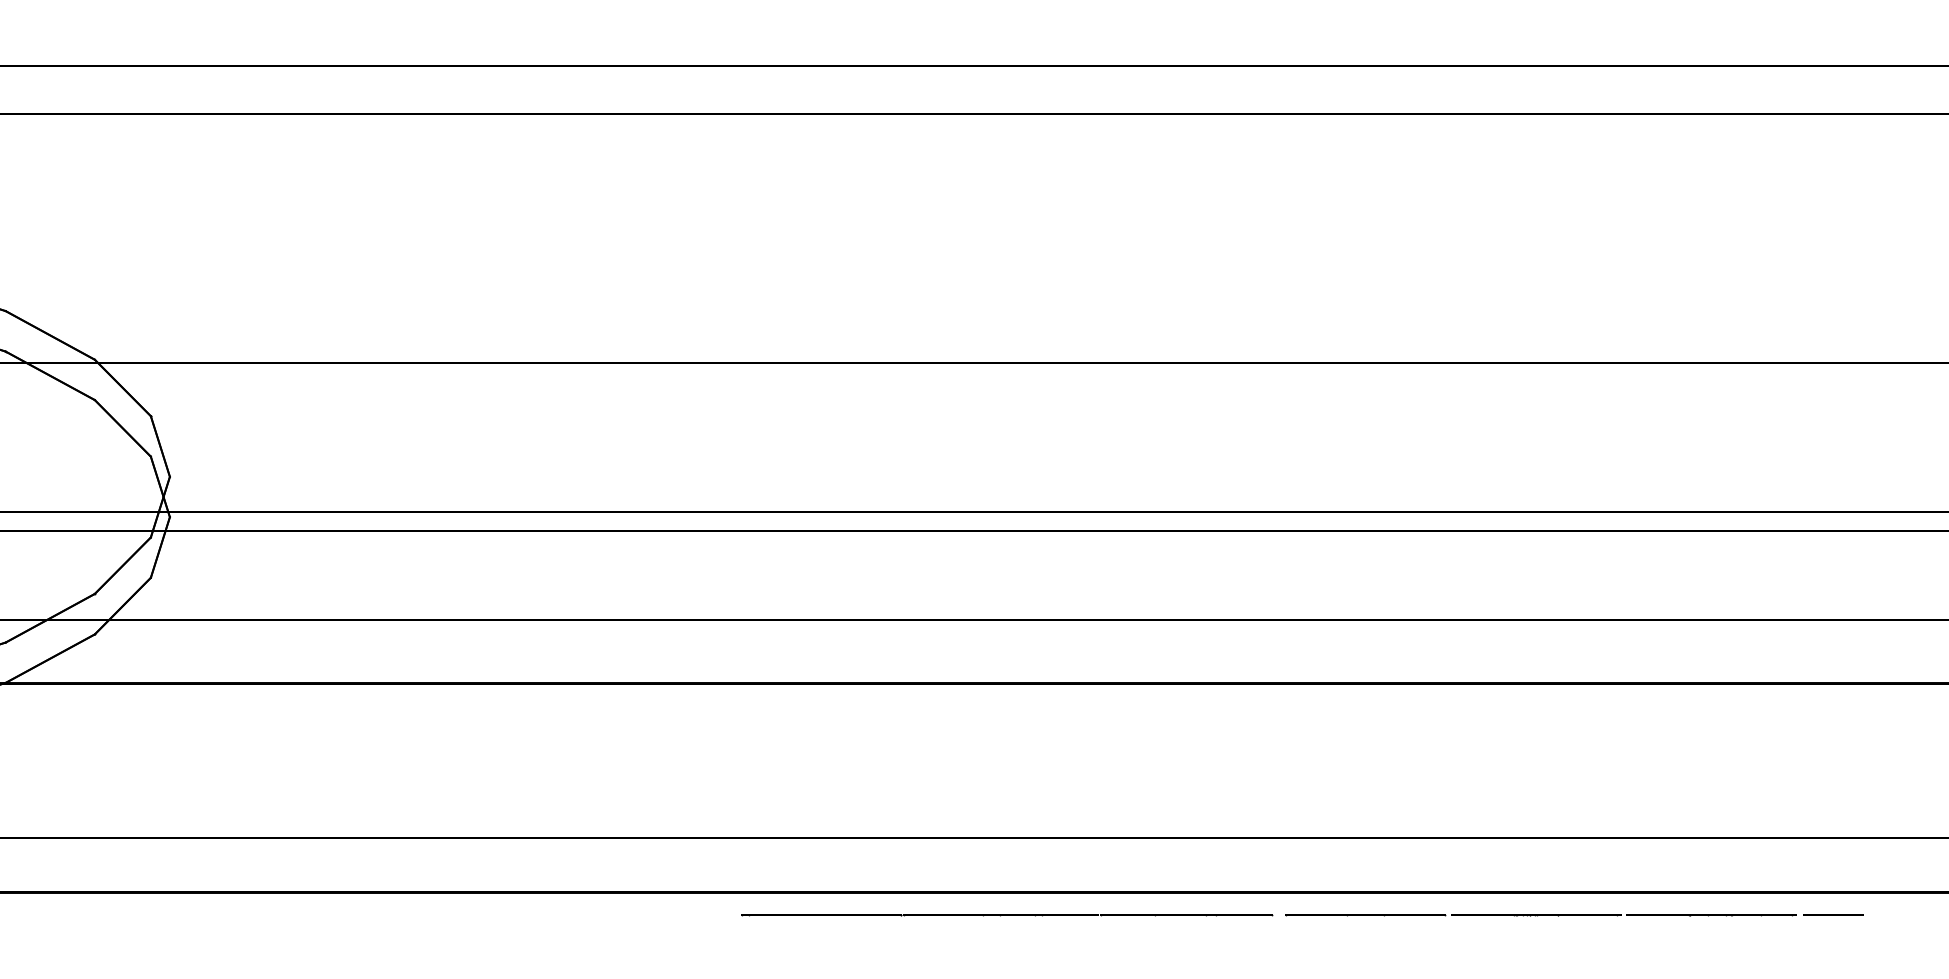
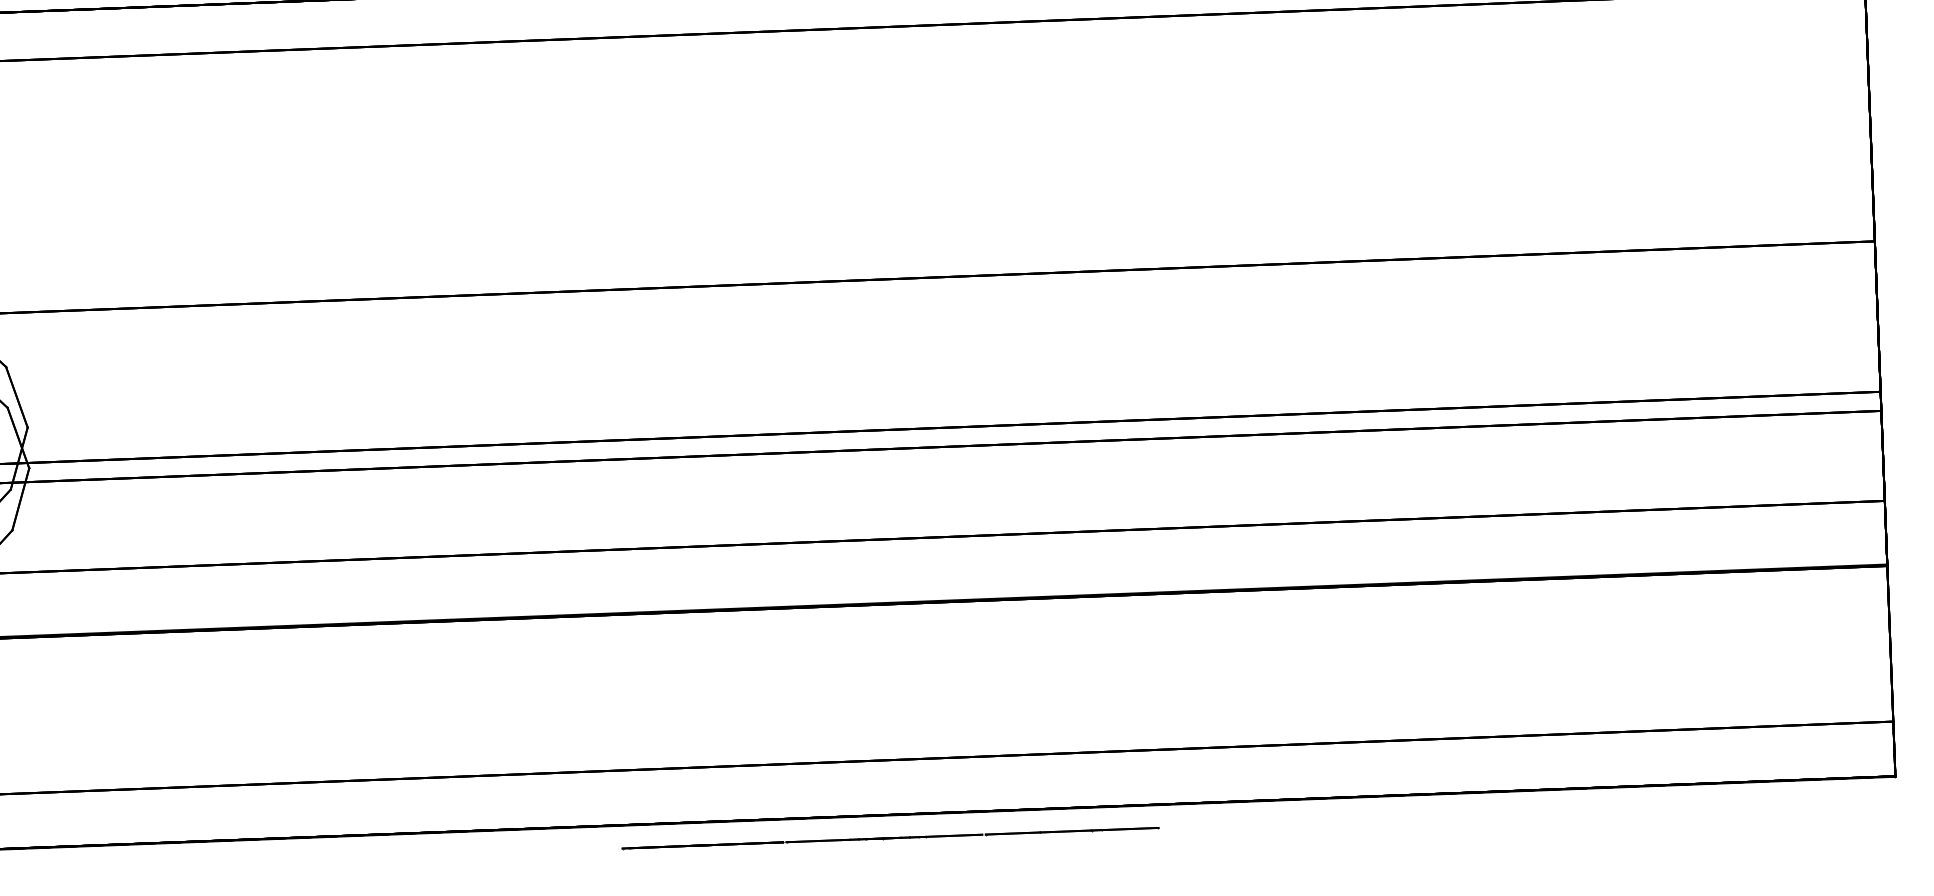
line: (1574, 915) -> (1463, 816), removed

